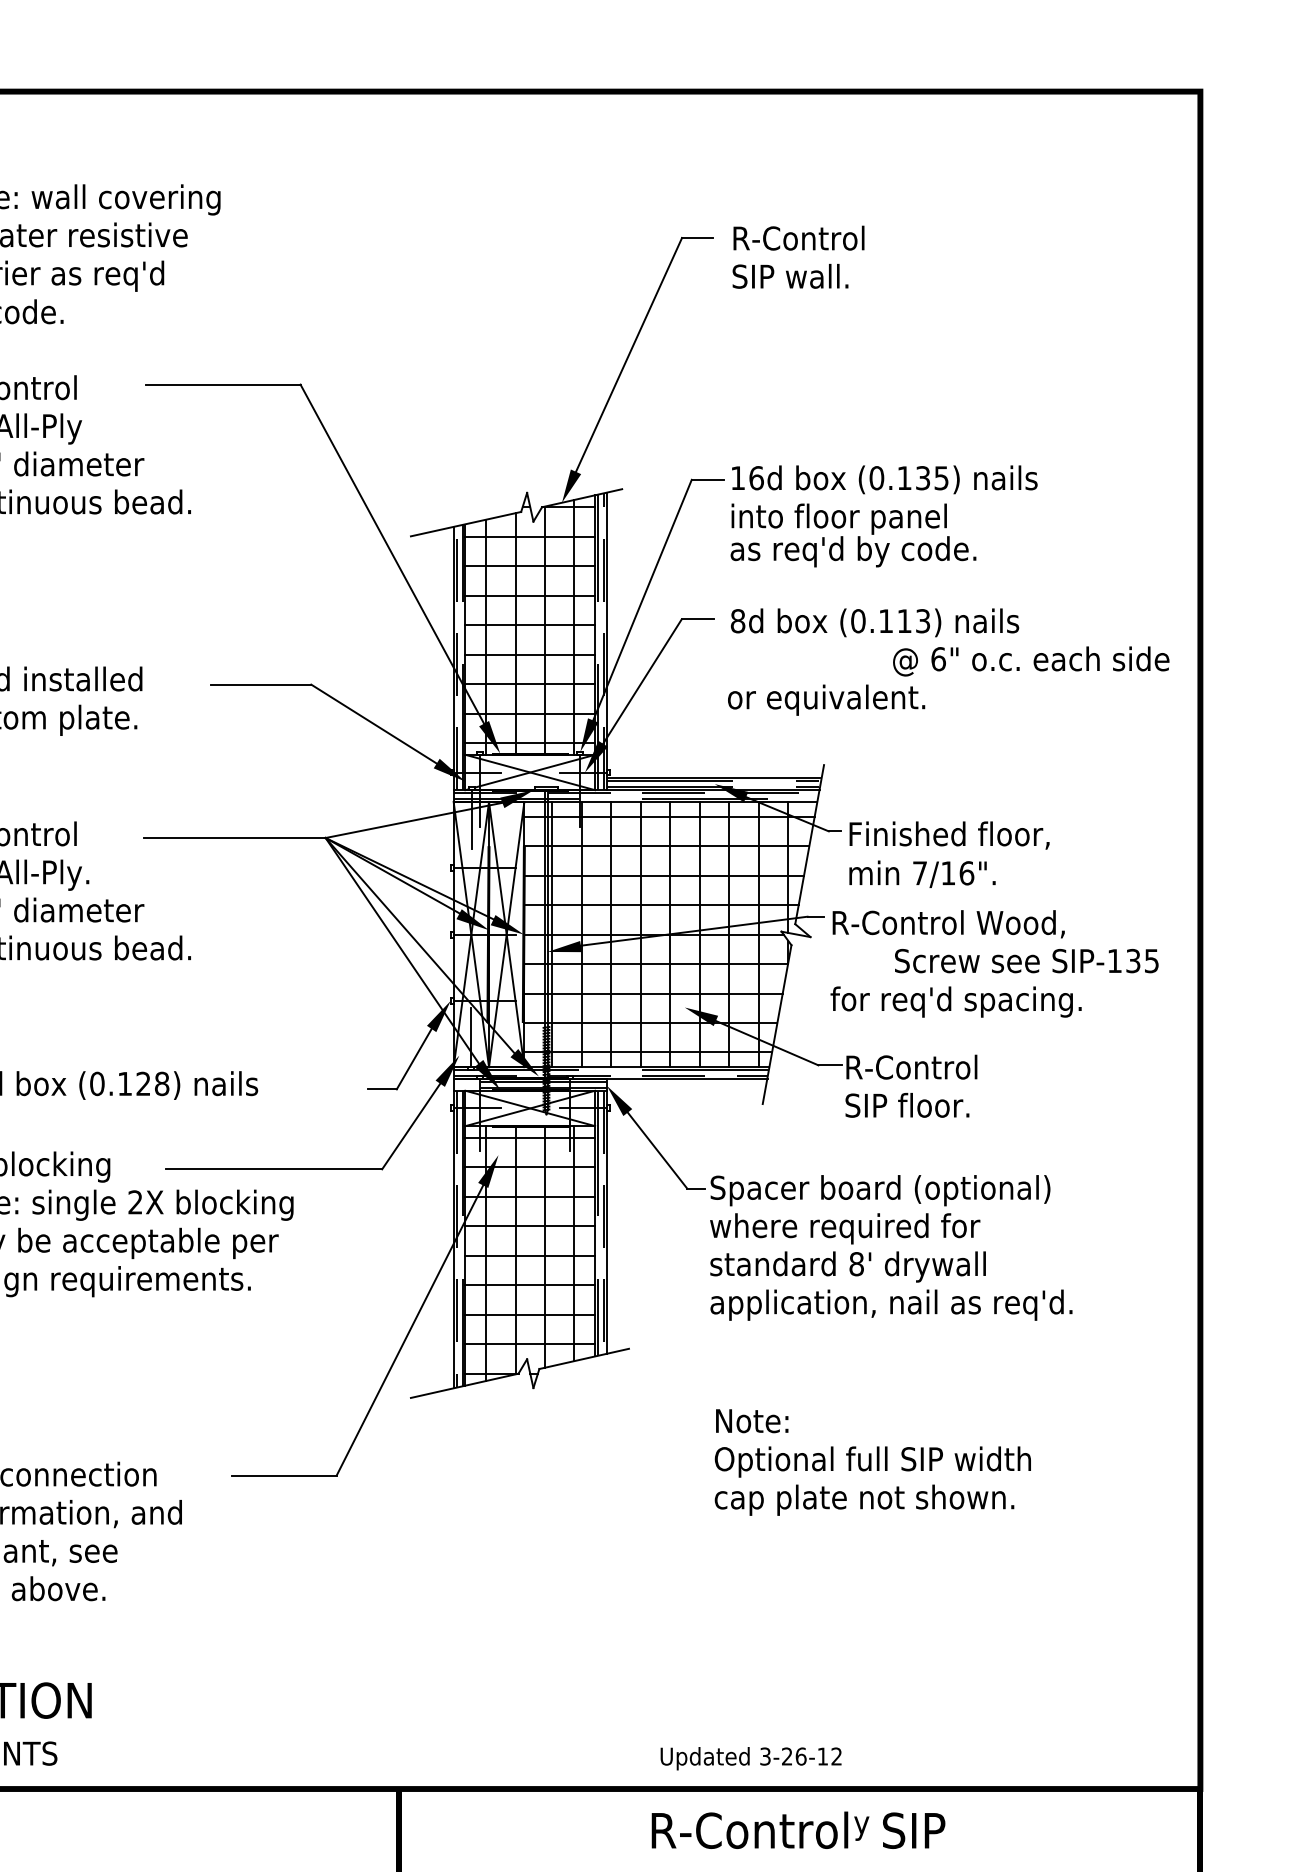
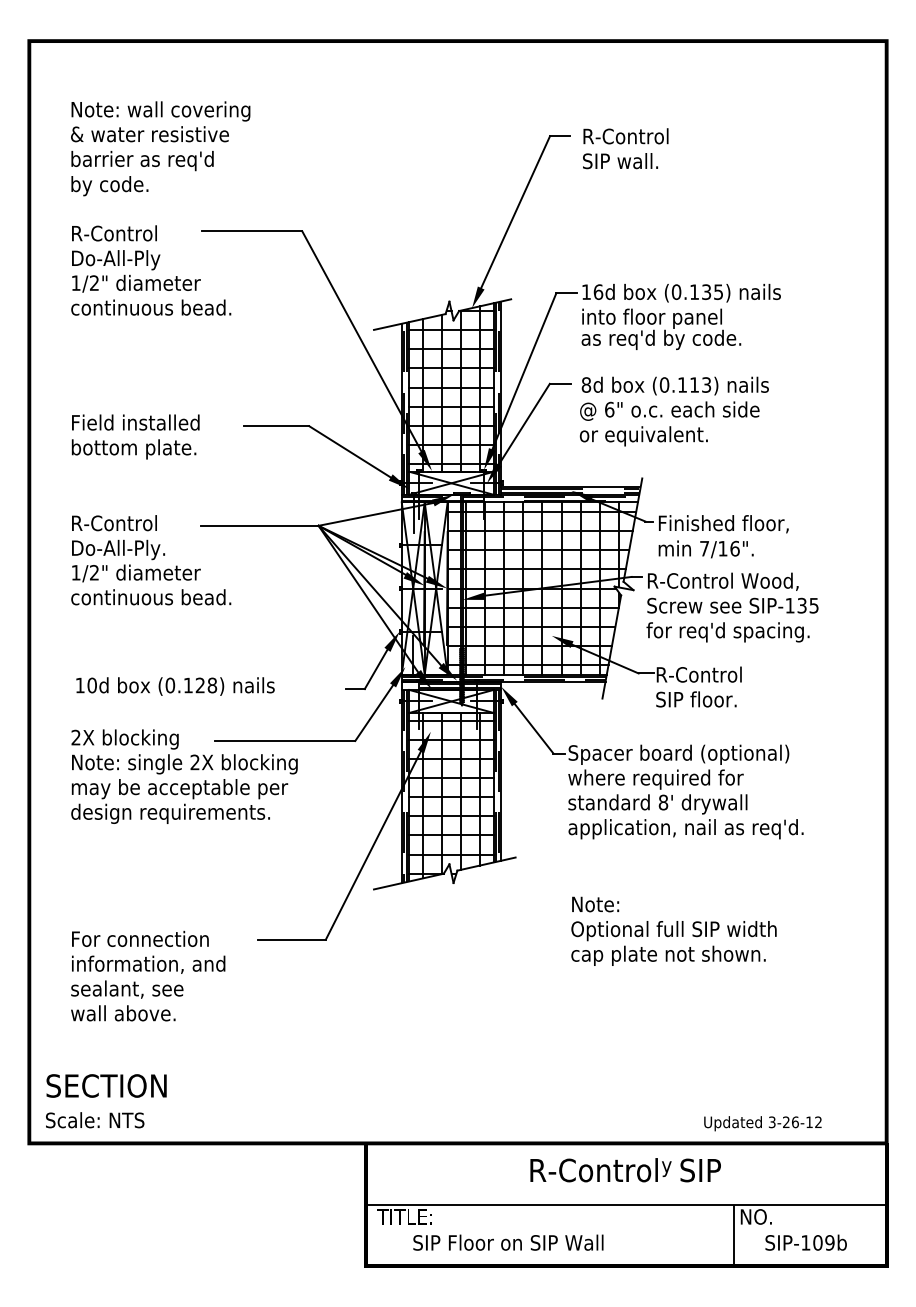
text: (1030, 660) -> (669, 410), moved
text: (1026, 960) -> (732, 605), moved
text: (750, 1758) -> (762, 1123), moved

